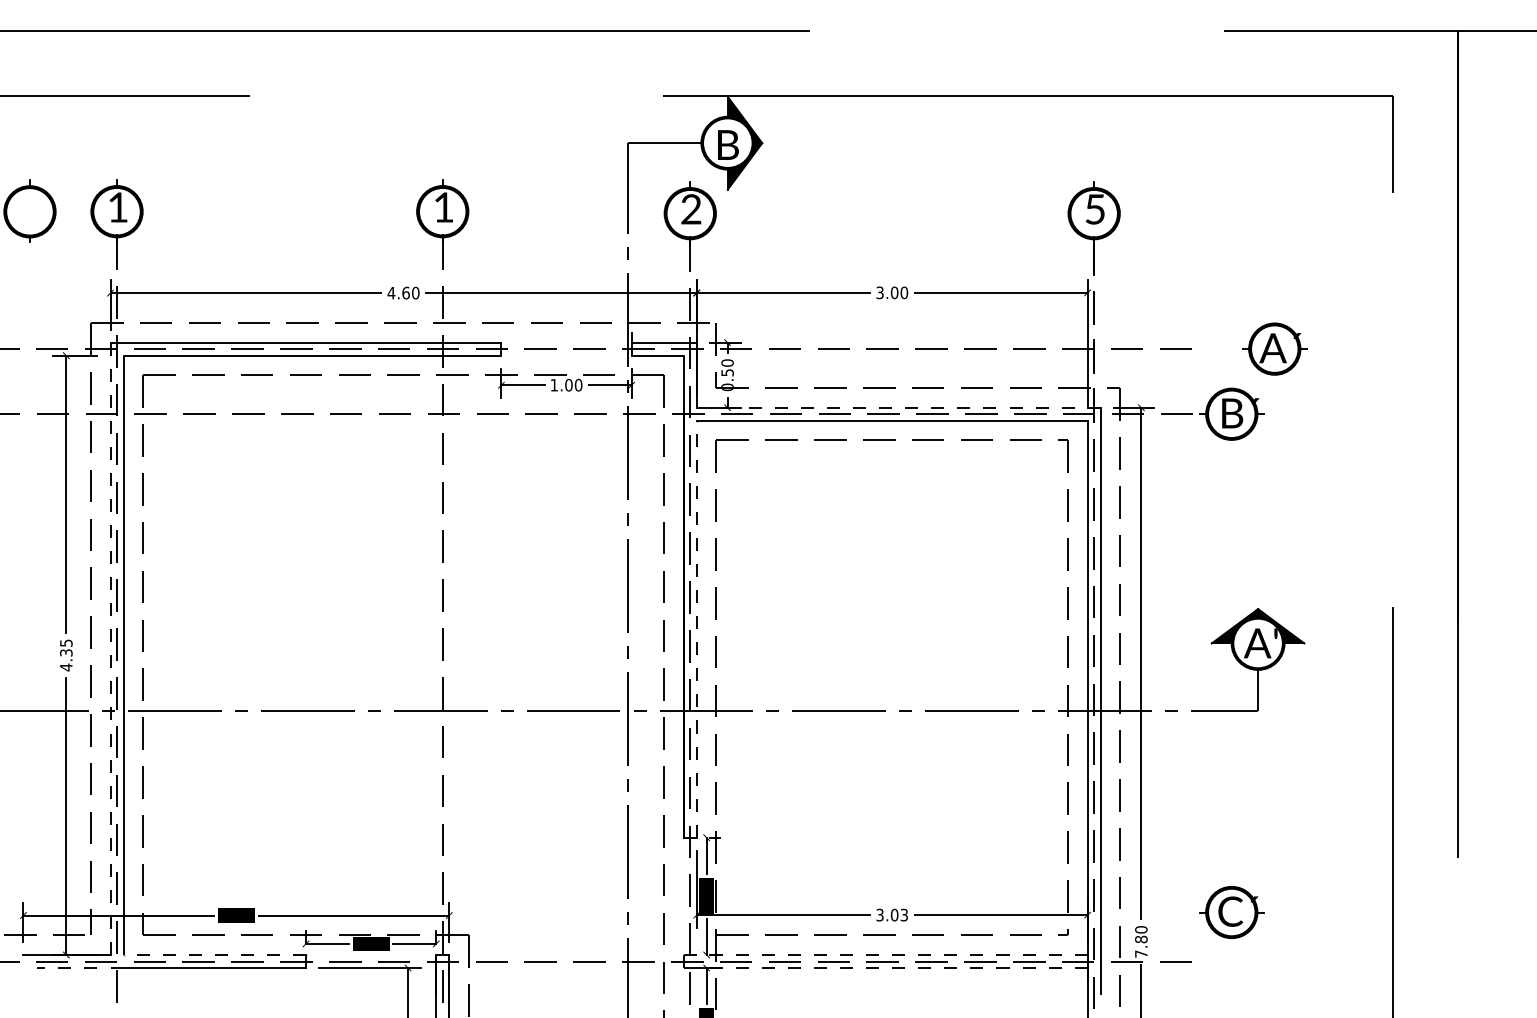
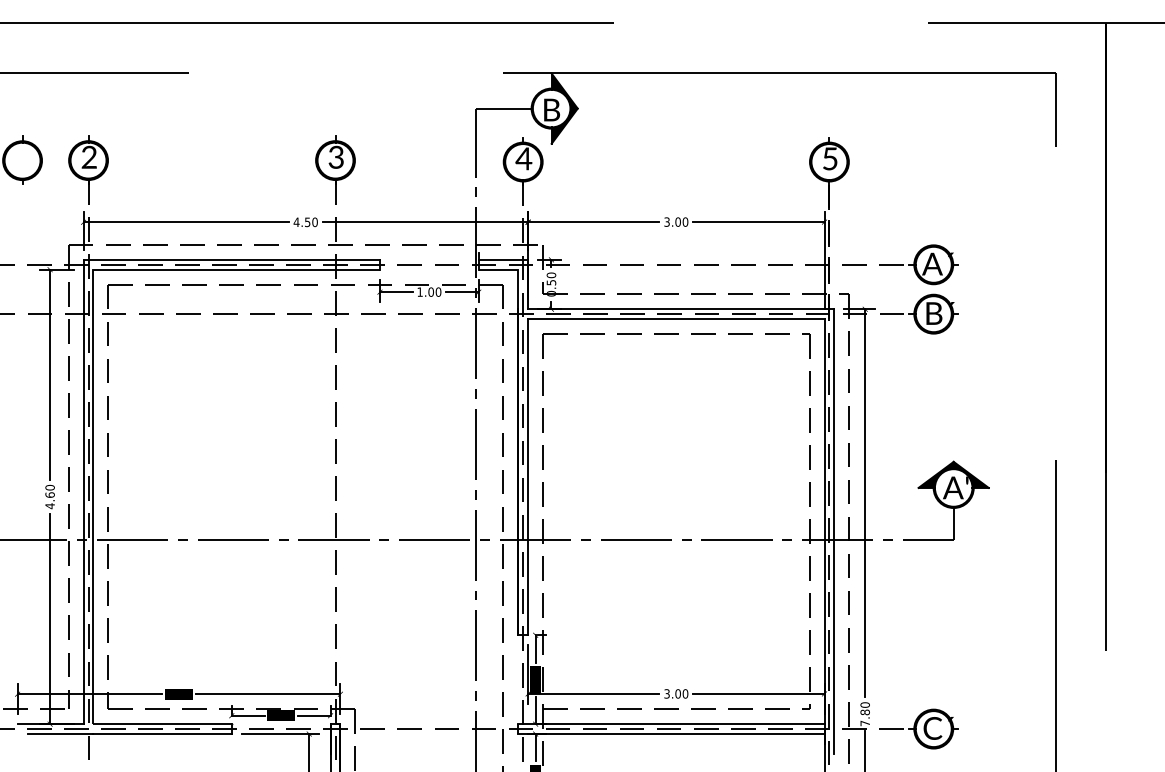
text: (117, 207) -> (88, 157), 1 -> 2
text: (443, 207) -> (336, 157), 1 -> 3
text: (691, 209) -> (524, 158), 2 -> 4
text: (405, 292) -> (307, 221), 4.60 -> 4.50
part: (1274, 348) -> (933, 264), moved
line: (898, 407) -> (681, 309), dashed -> solid
line: (696, 628) -> (527, 476), dashed -> solid
text: (66, 647) -> (50, 491), 4.35 -> 4.60
line: (110, 648) -> (83, 491), dashed -> solid
part: (1231, 912) -> (933, 729), moved
text: (904, 914) -> (685, 693), 3.03 -> 3.00
line: (214, 955) -> (162, 724), dashed -> solid
line: (885, 955) -> (671, 724), dashed -> solid
line: (80, 968) -> (60, 734), dashed -> solid
line: (885, 968) -> (671, 734), dashed -> solid

